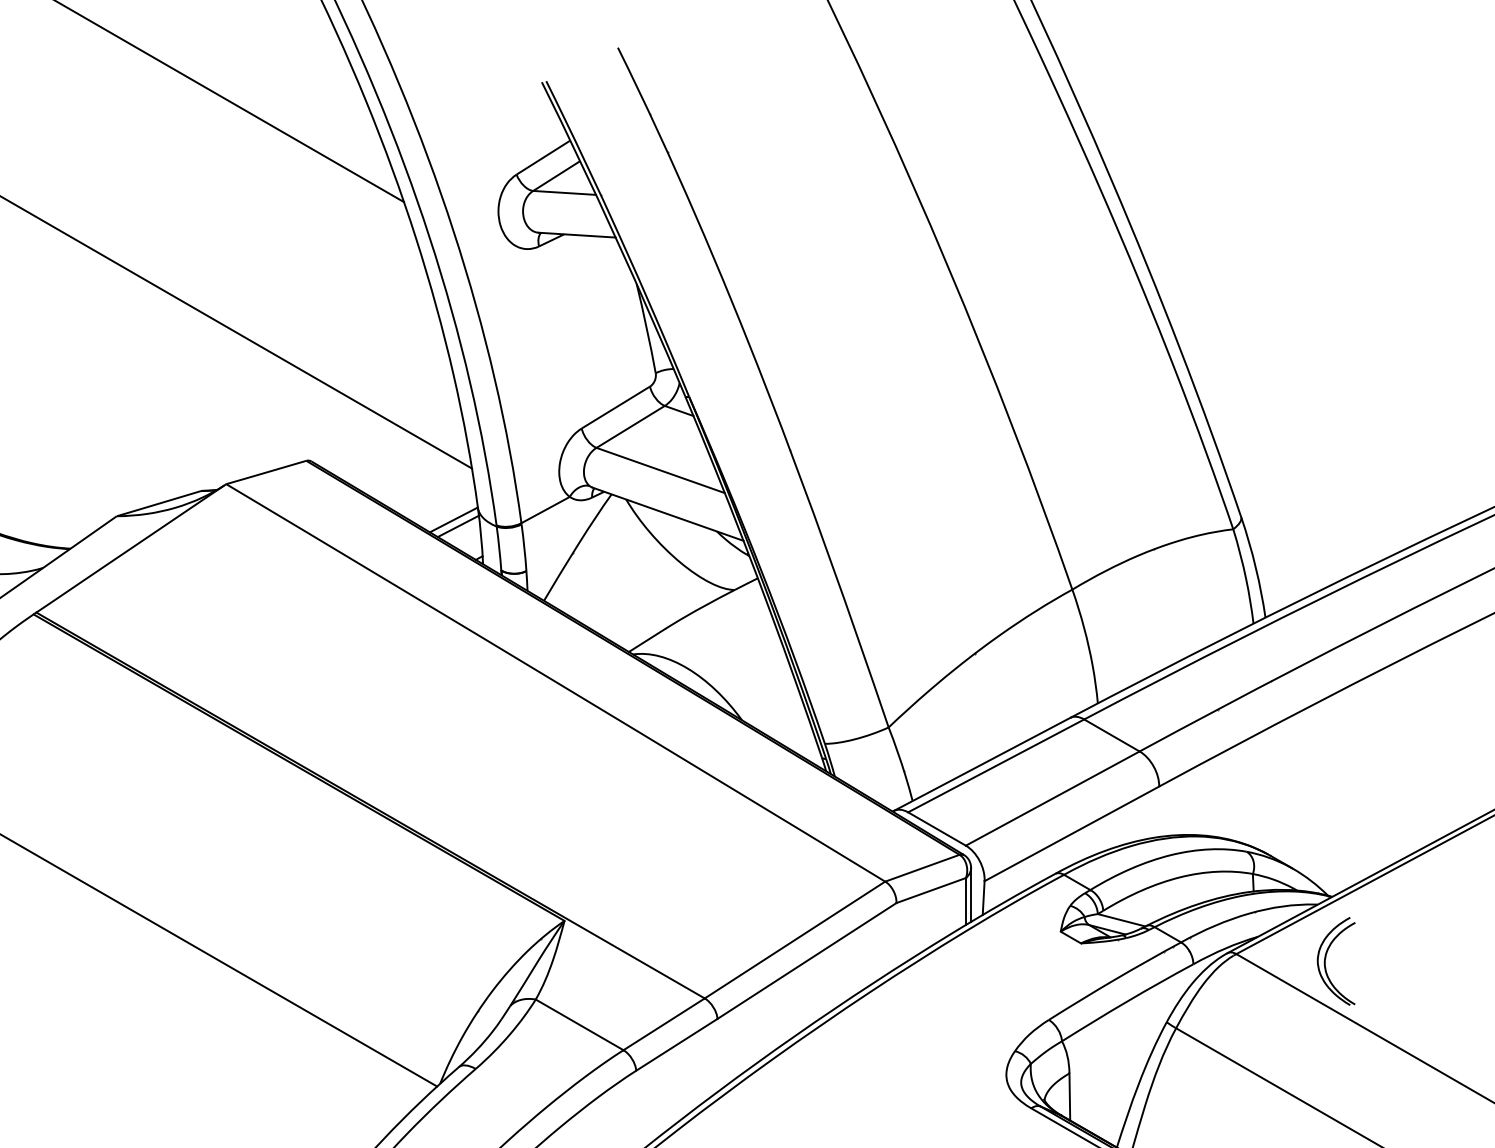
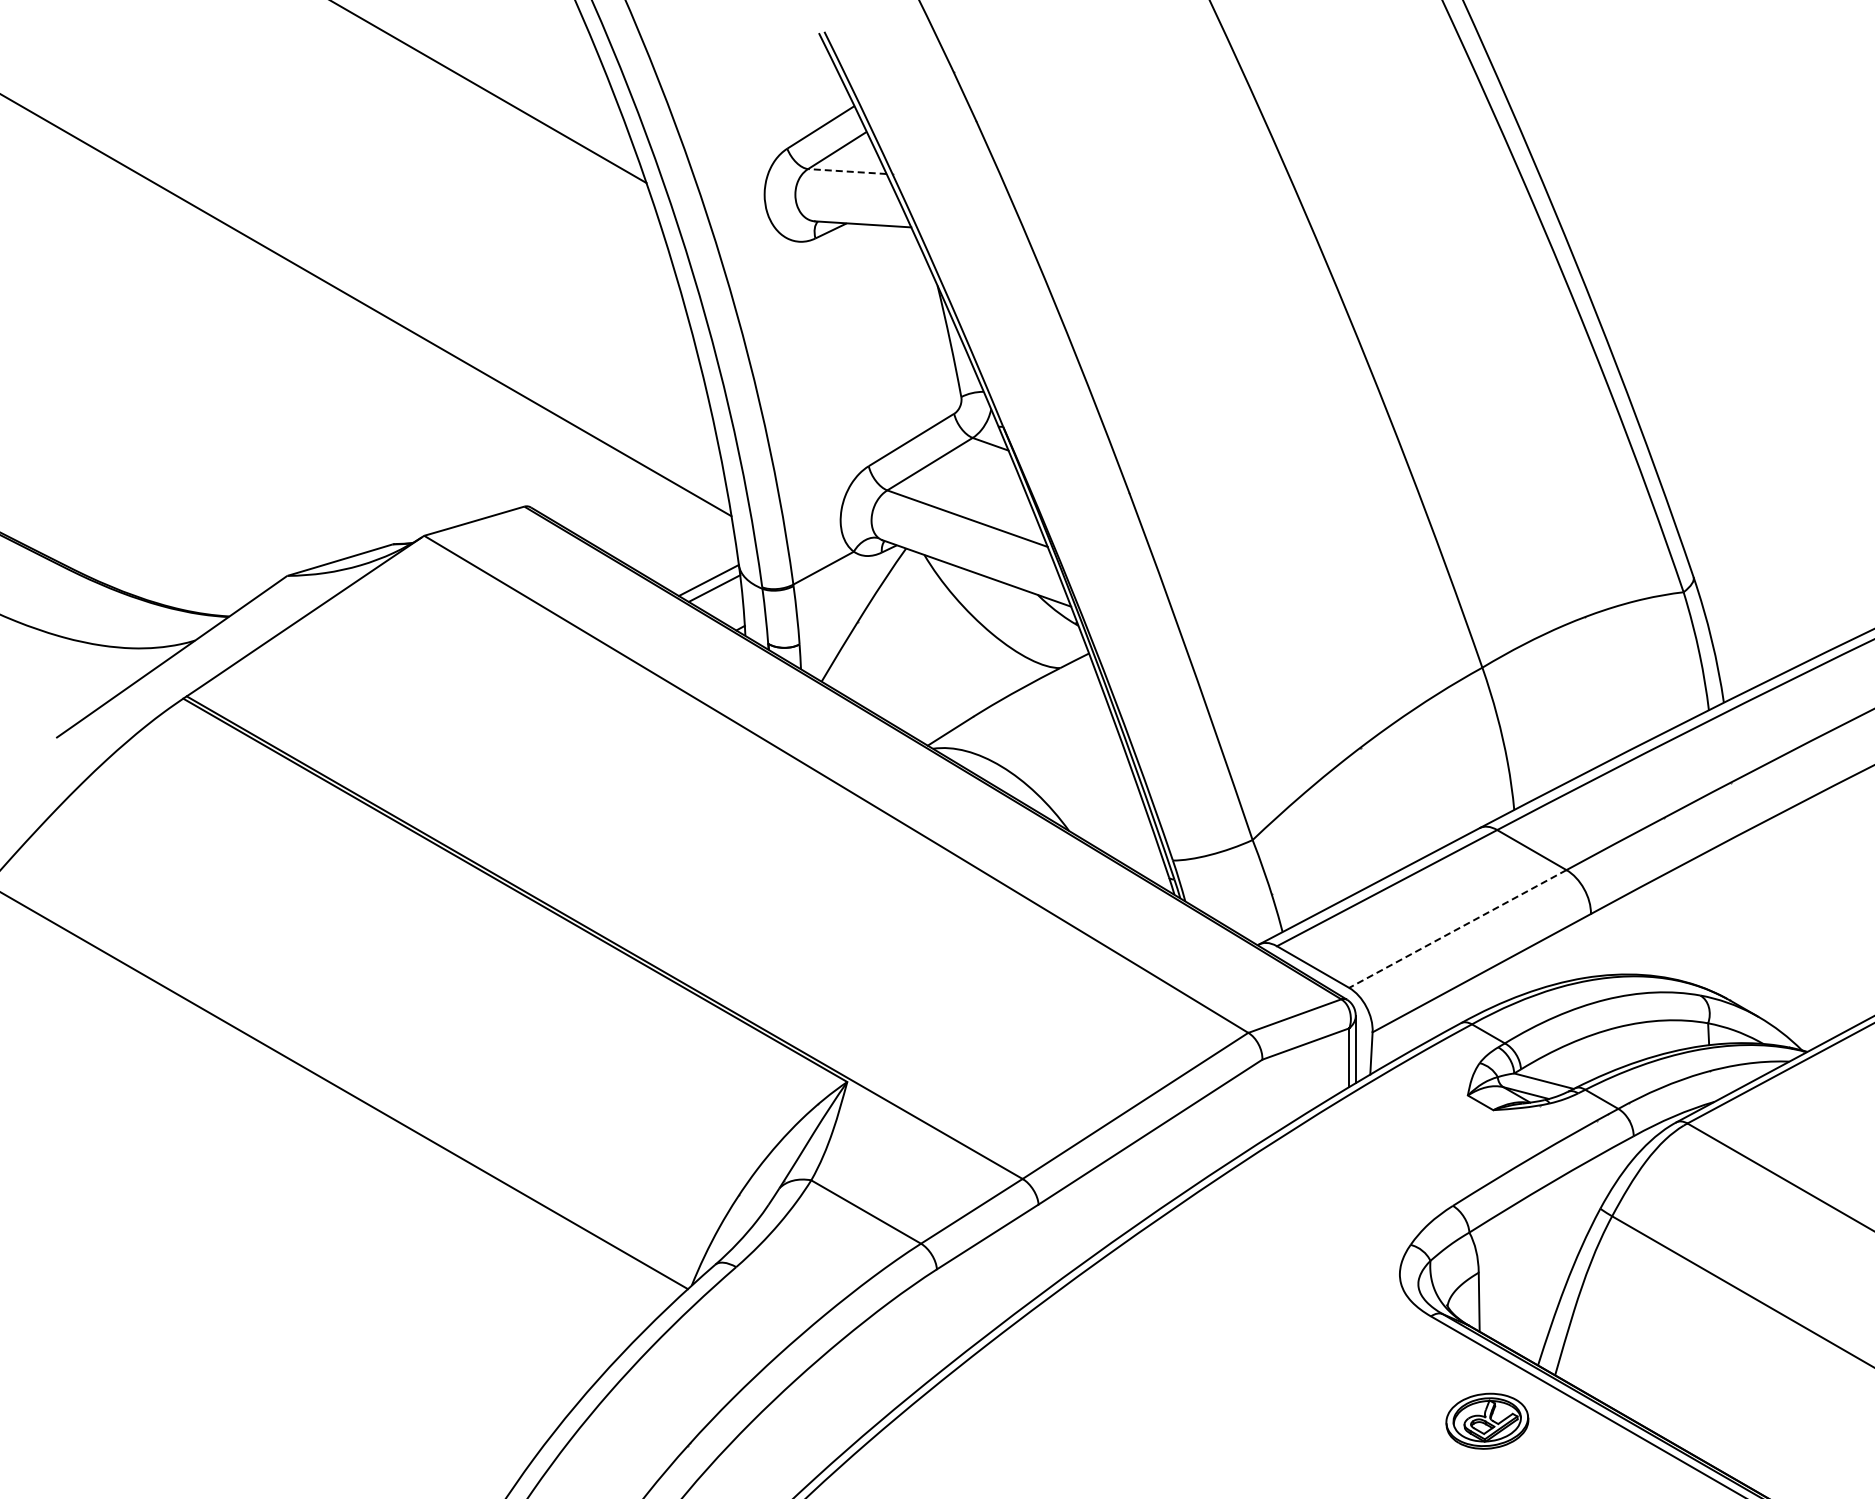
line: (563, 192) -> (846, 171), solid -> dashed
line: (1052, 798) -> (1457, 929), solid -> dashed
part: (1325, 960) -> (1799, 1131), removed

